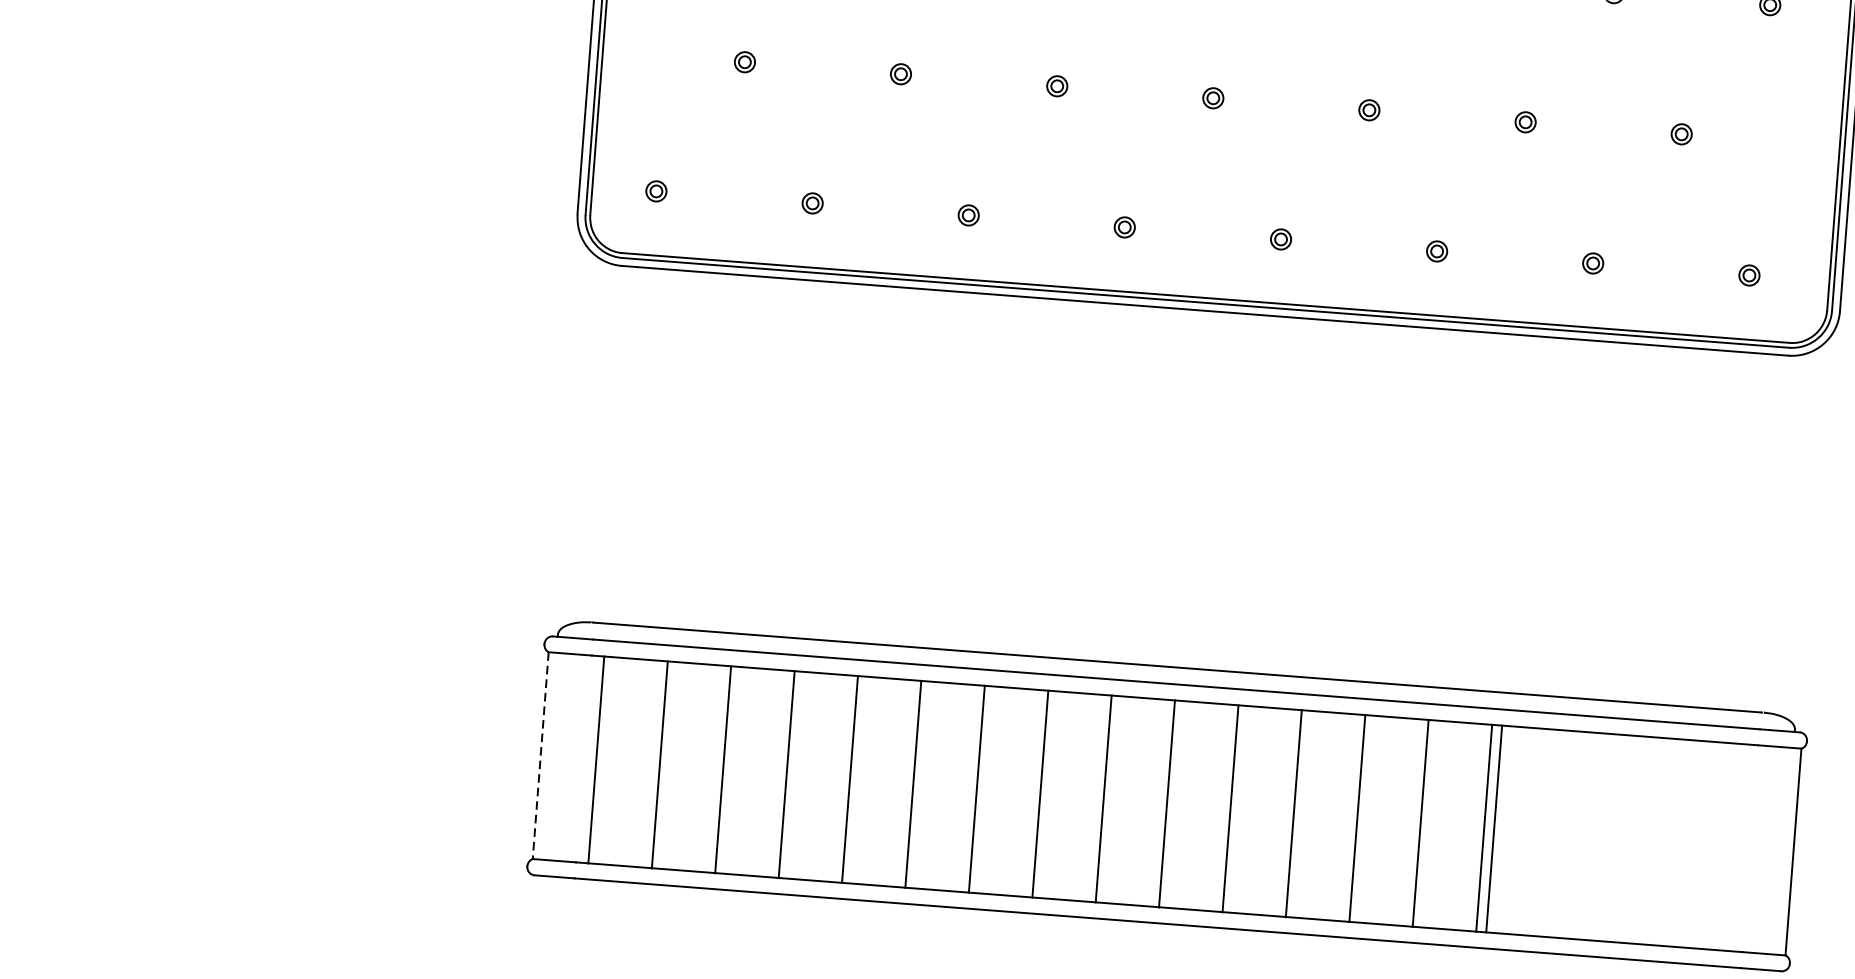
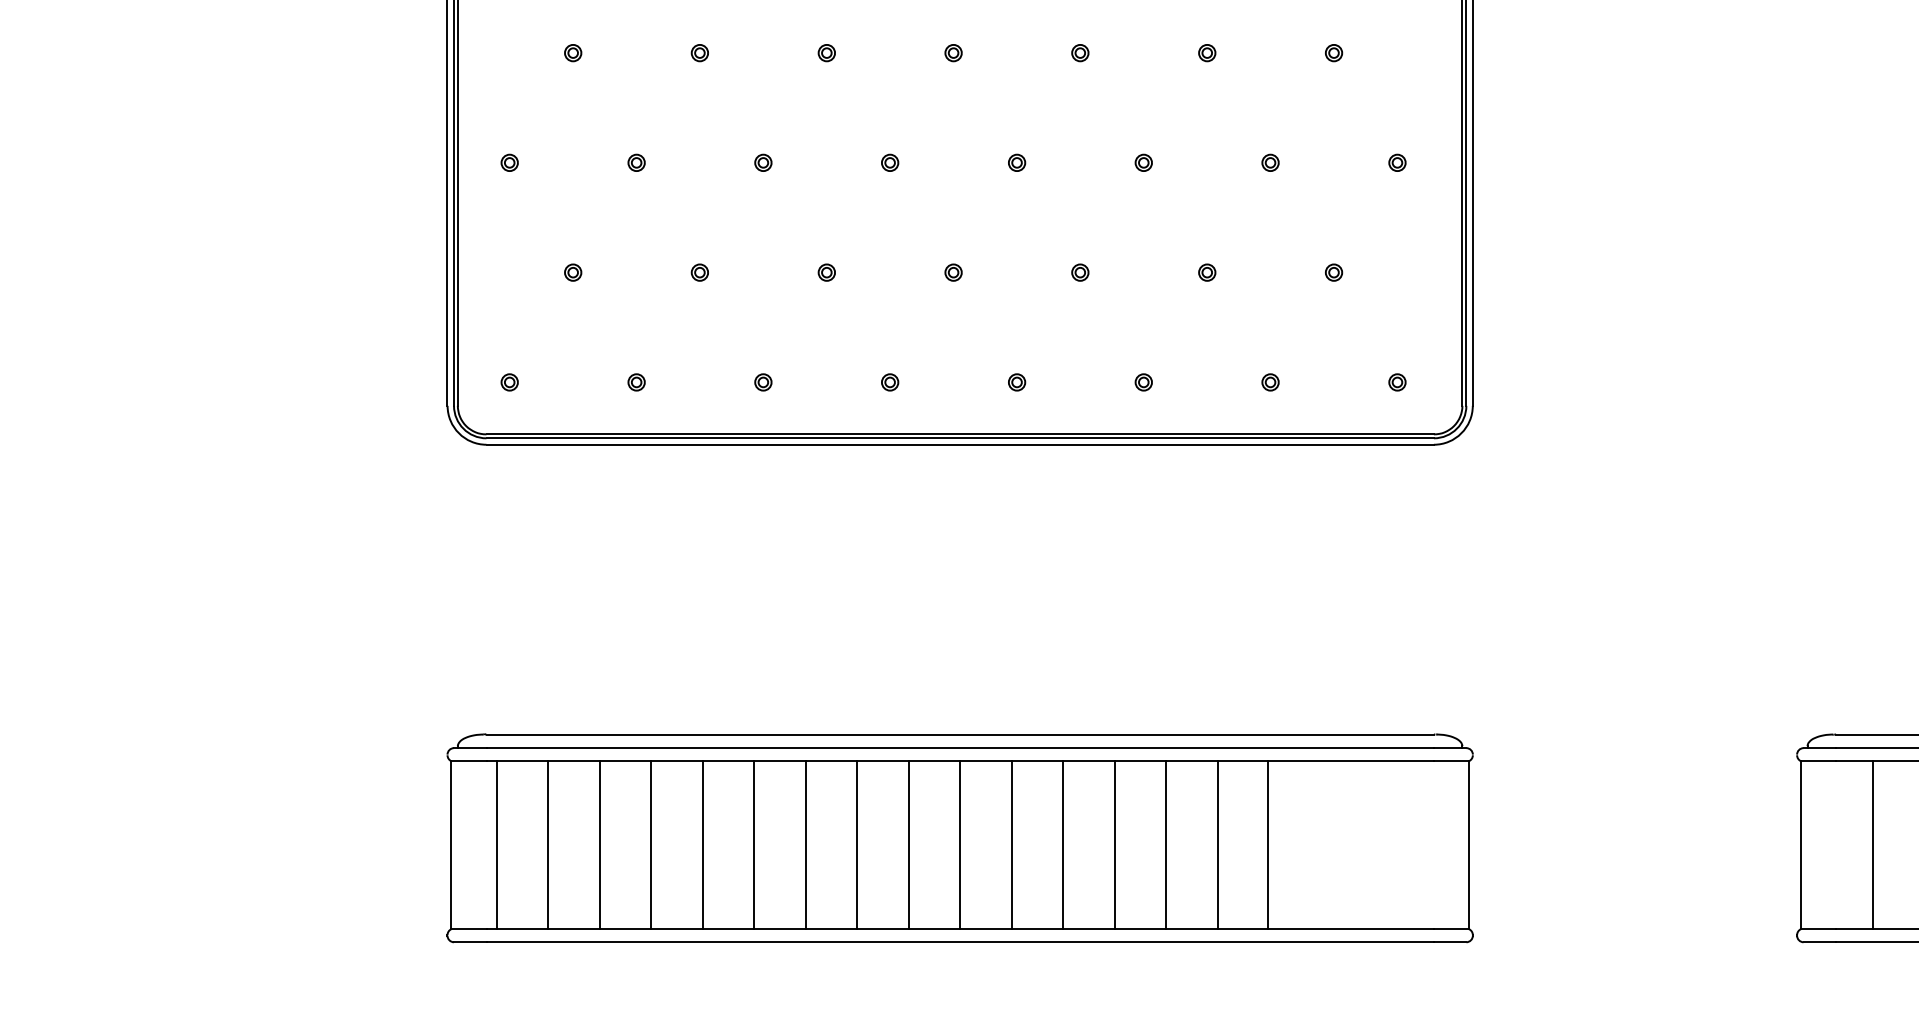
line: (540, 756) -> (451, 845), dashed -> solid
line: (1493, 829) -> (1267, 845), moved

